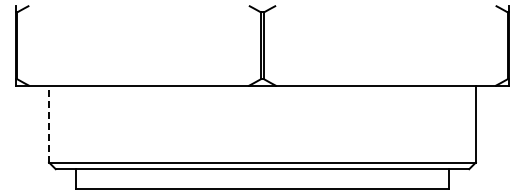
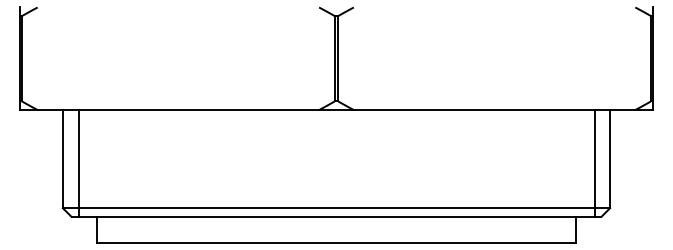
line: (49, 123) -> (63, 158), dashed -> solid
line: (61, 127) -> (78, 163), added
line: (463, 127) -> (594, 163), added

